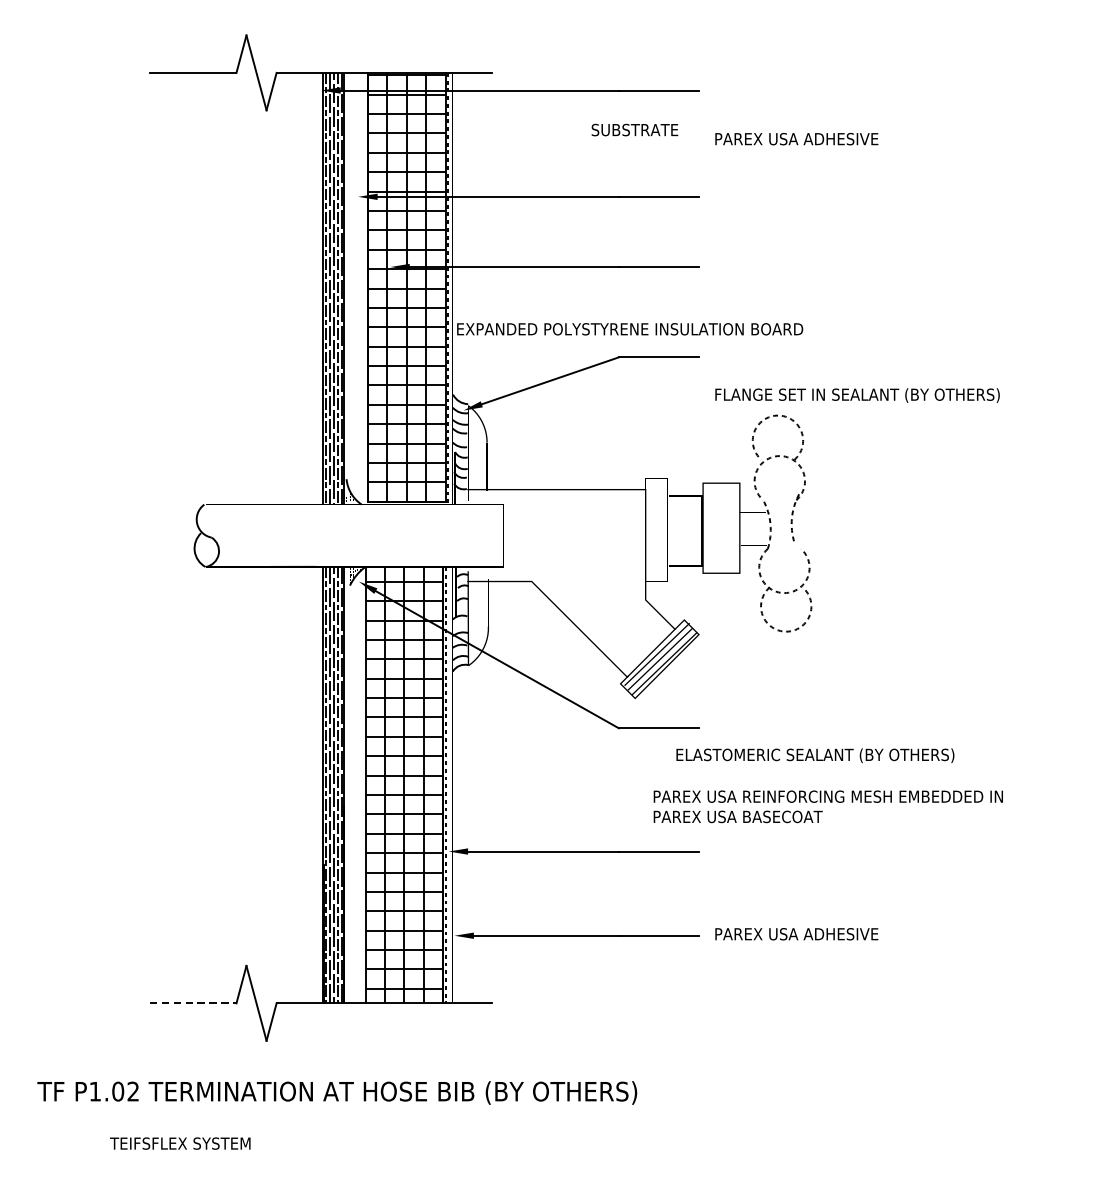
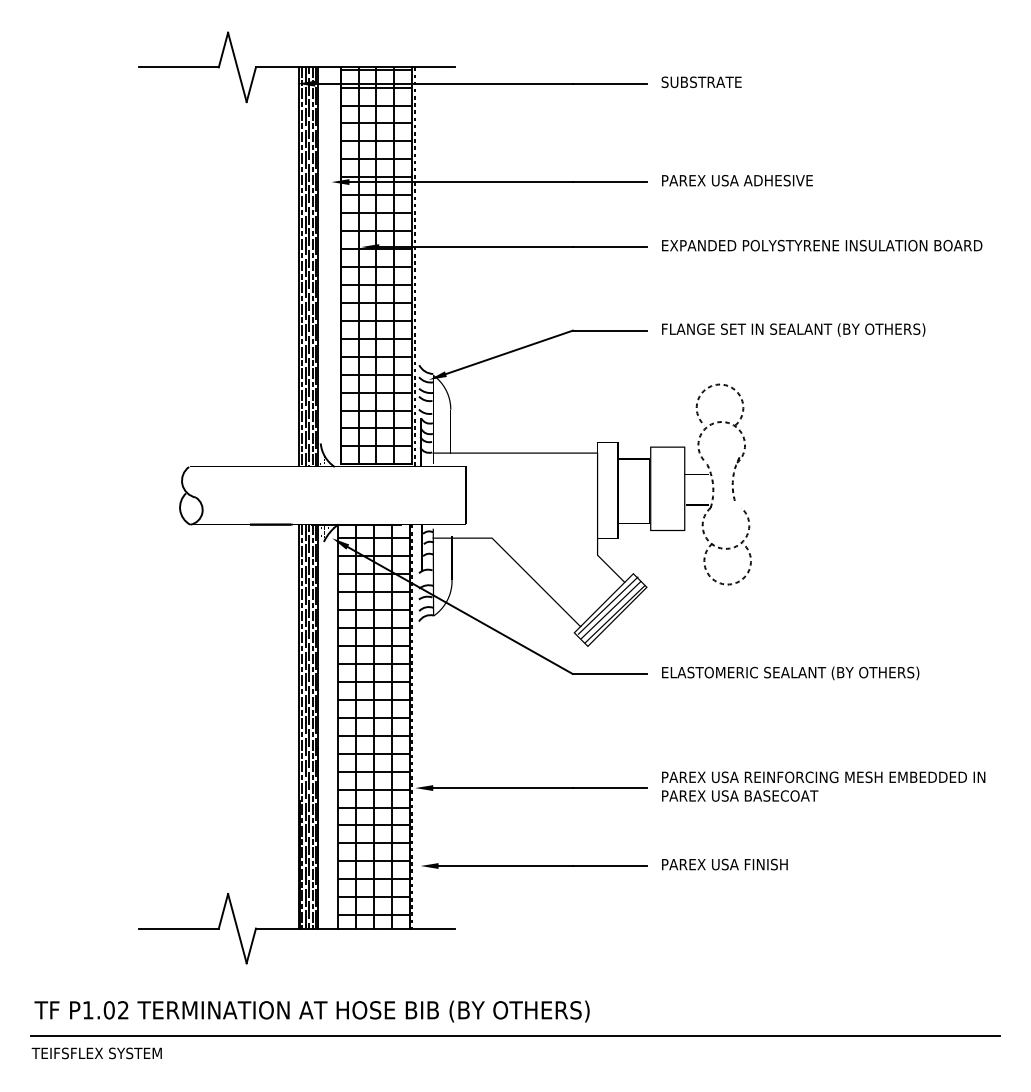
text: (634, 129) -> (701, 81), moved
text: (796, 138) -> (737, 180), moved
text: (630, 329) -> (822, 245), moved
text: (857, 394) -> (793, 329), moved
text: (815, 755) -> (790, 673), moved
text: (828, 806) -> (823, 786), moved
text: (840, 934) -> (777, 864), PAREX USA ADHESIVE -> PAREX USA FINISH
line: (193, 1003) -> (179, 928), dashed -> solid
line: (557, 1119) -> (515, 1036), added
text: (179, 1143) -> (96, 1053), moved

